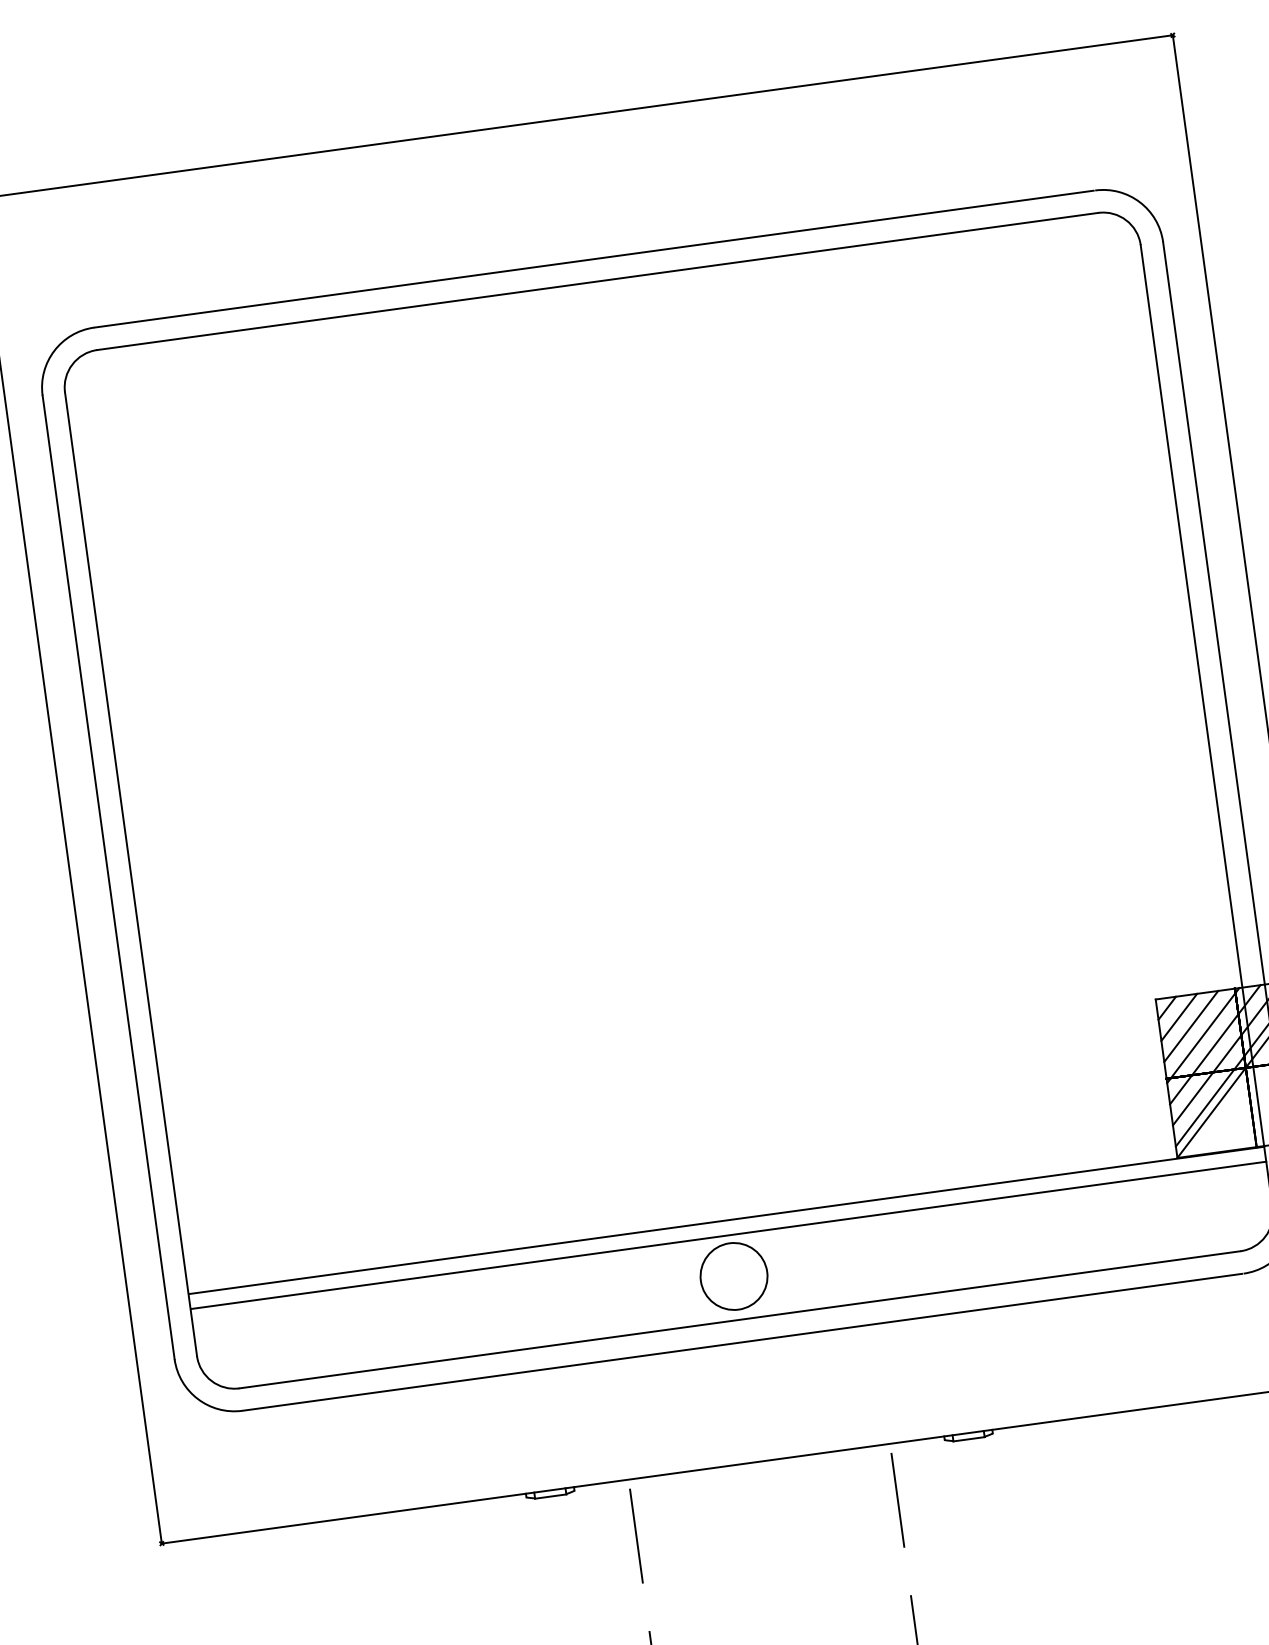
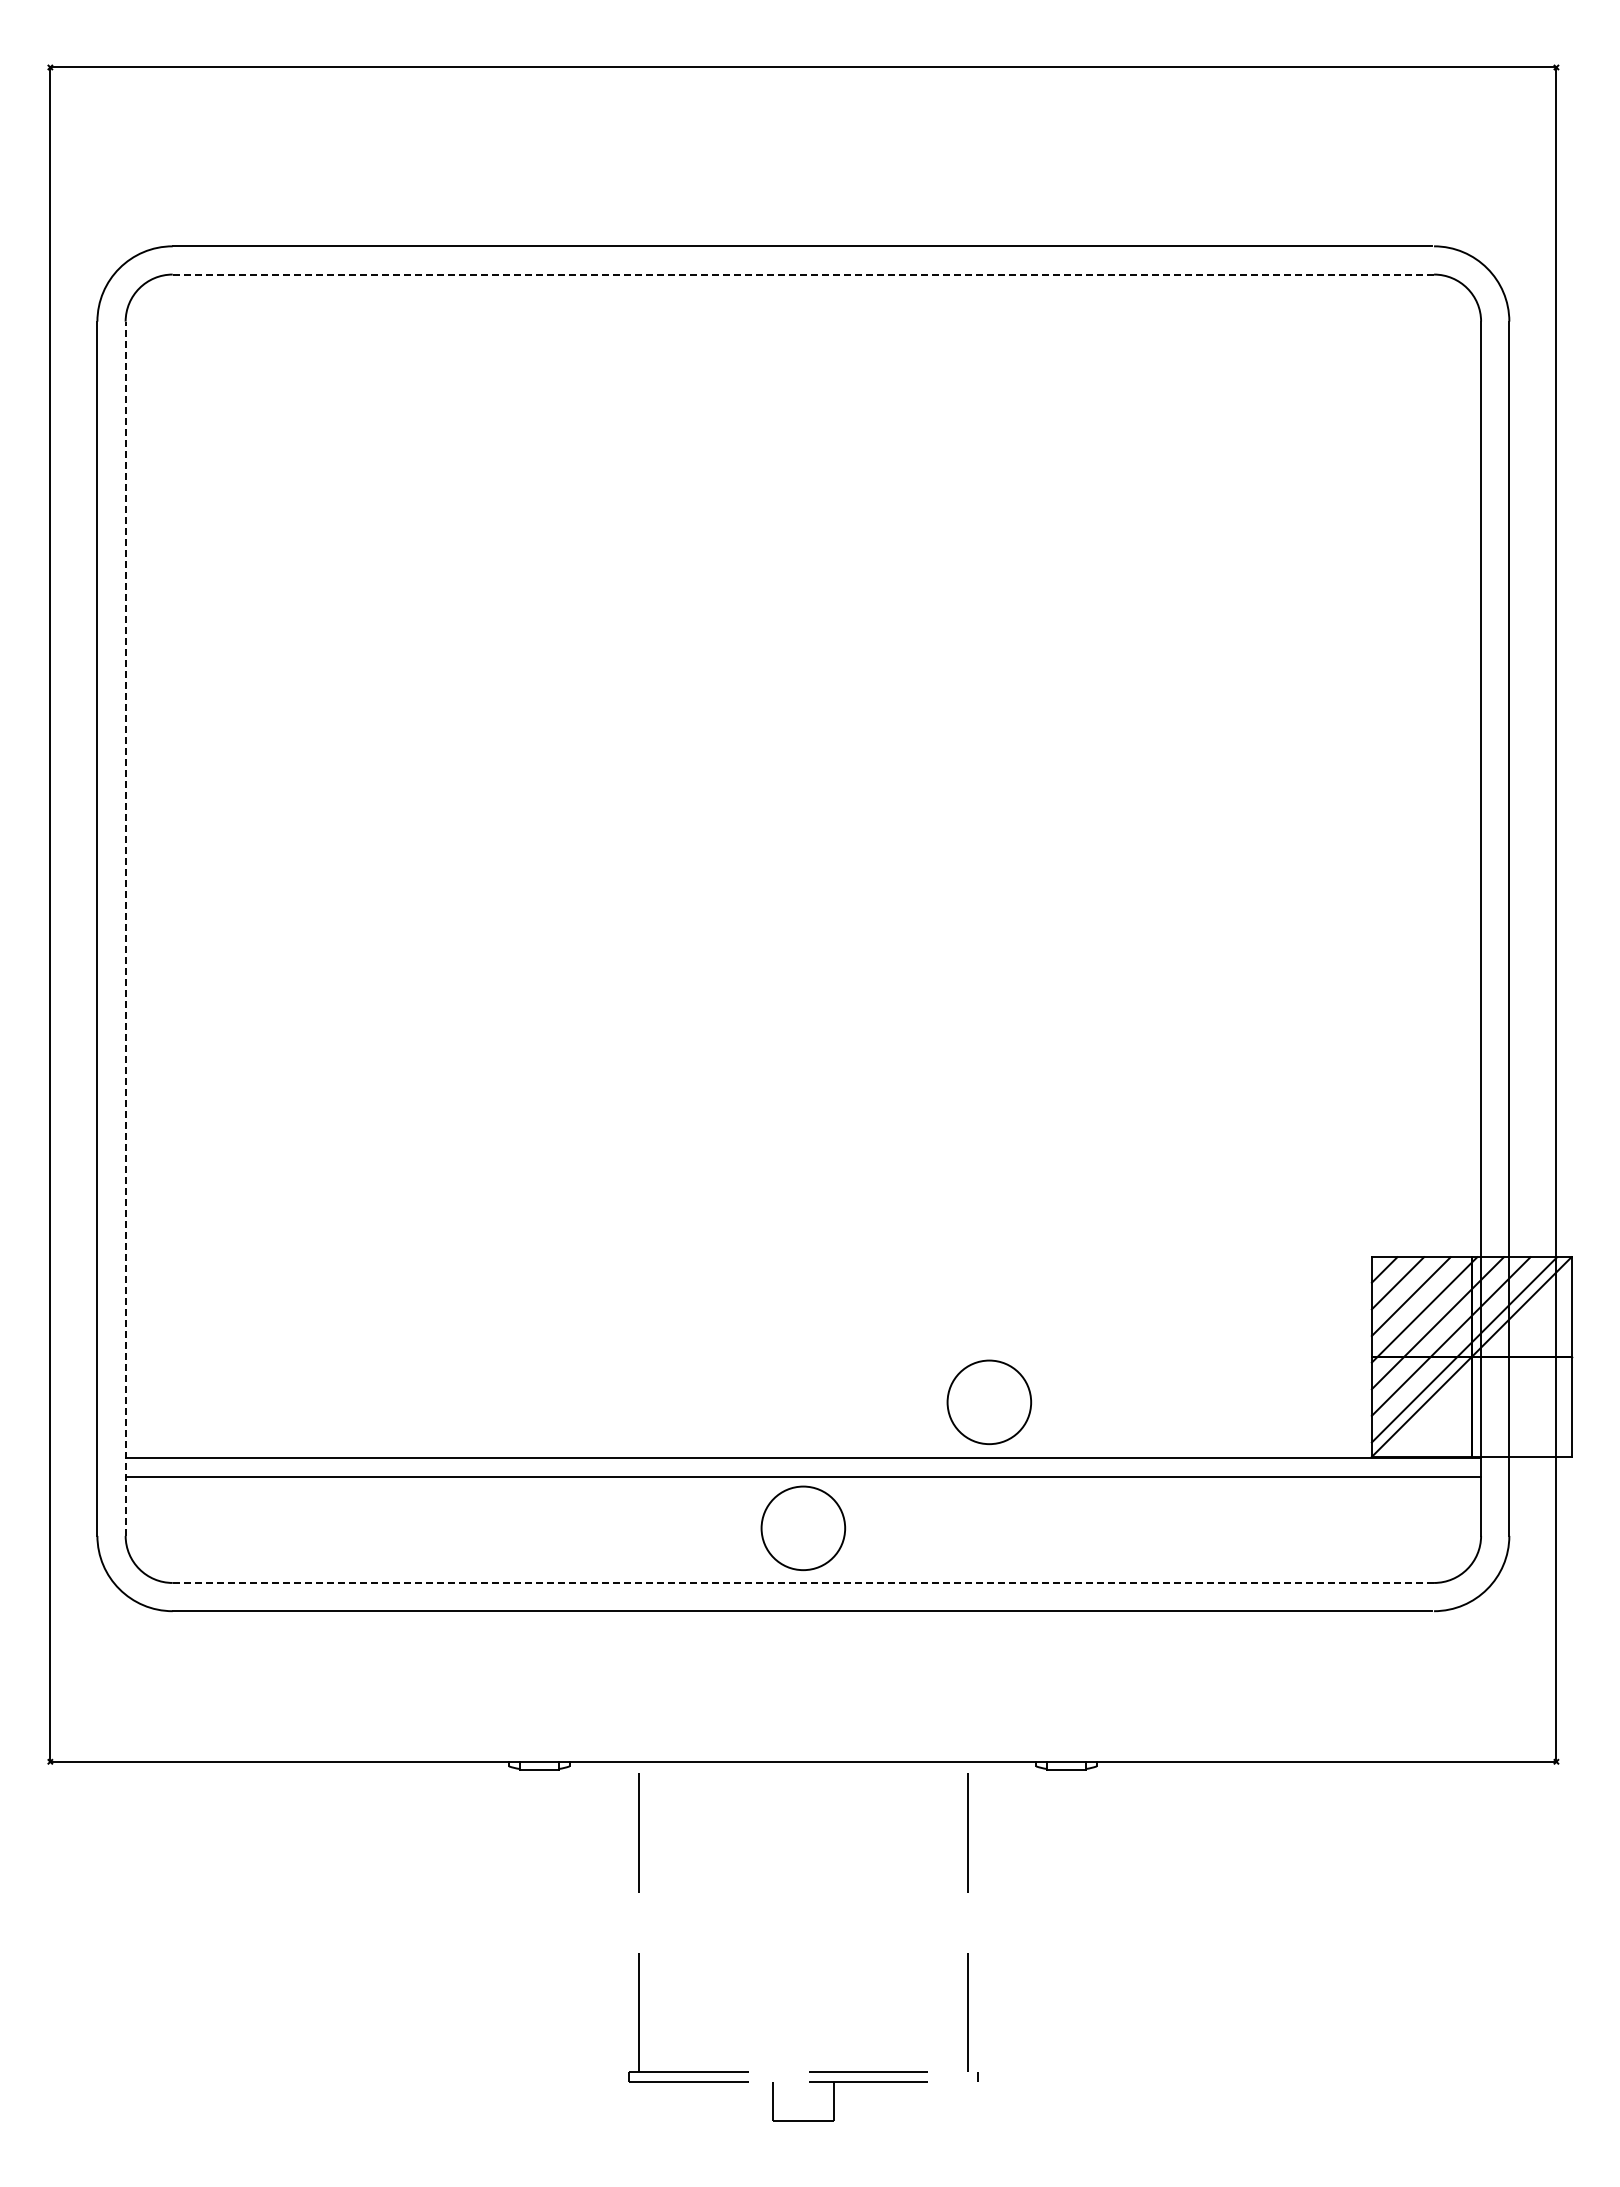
line: (597, 281) -> (803, 274), solid -> dashed
line: (130, 874) -> (125, 928), solid -> dashed
circle: (868, 1156) -> (989, 1402), added
line: (740, 1319) -> (803, 1582), solid -> dashed

